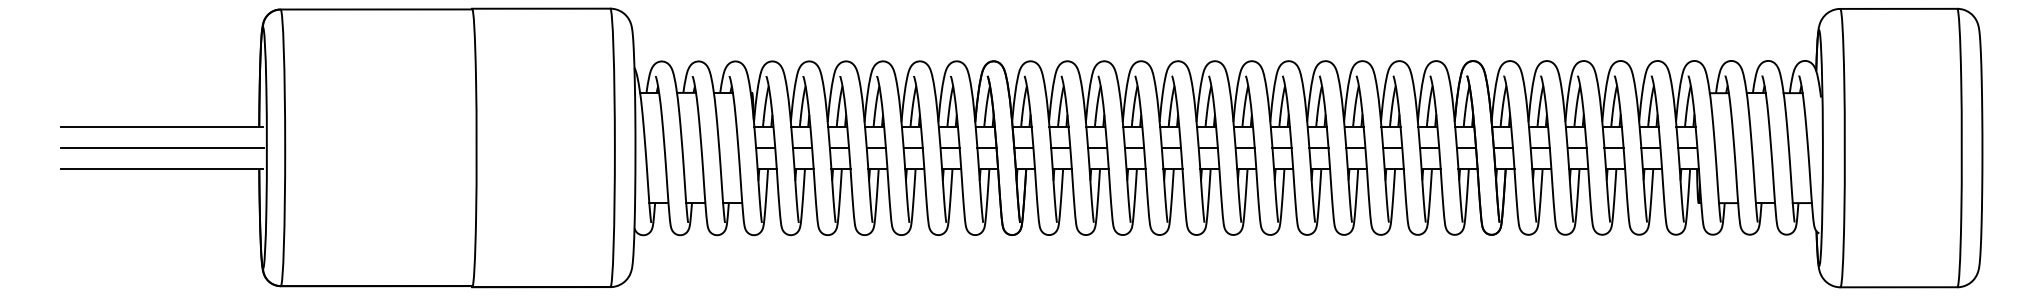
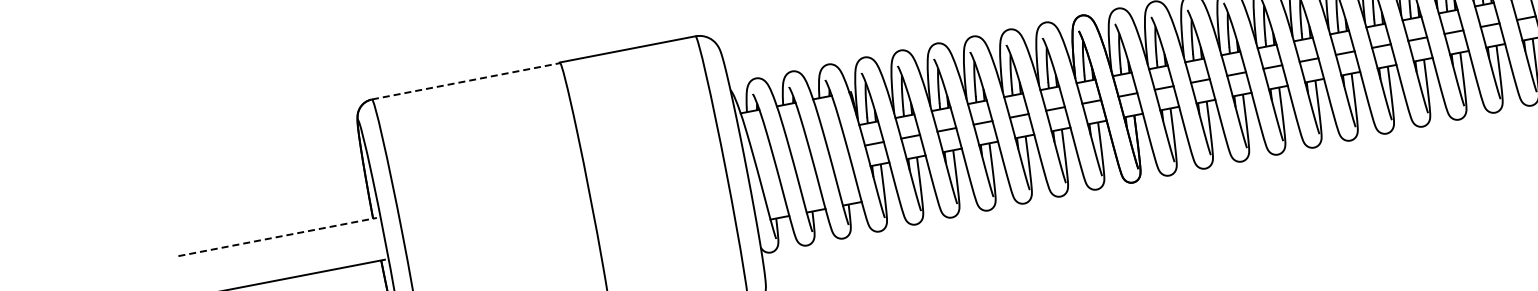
line: (376, 9) -> (466, 81), solid -> dashed
line: (162, 126) -> (278, 236), solid -> dashed
line: (161, 148) -> (281, 258), removed

